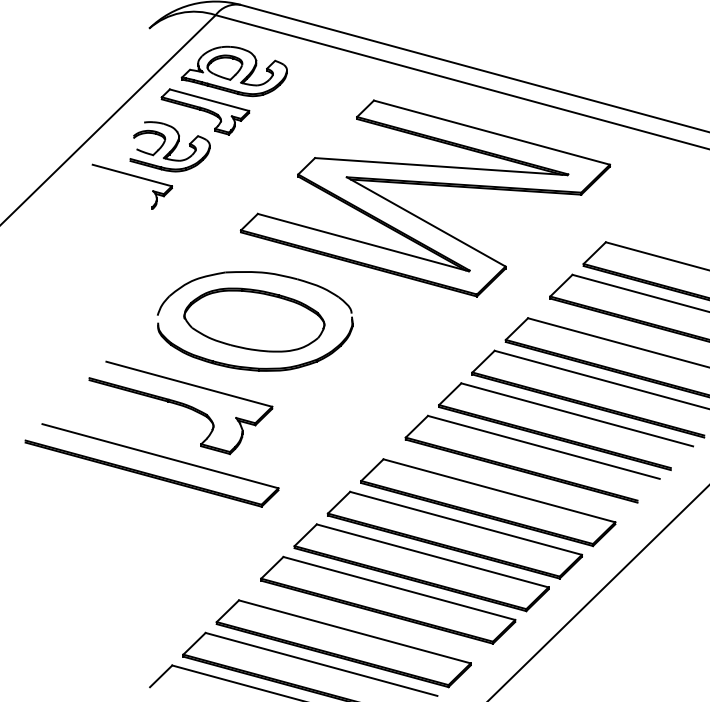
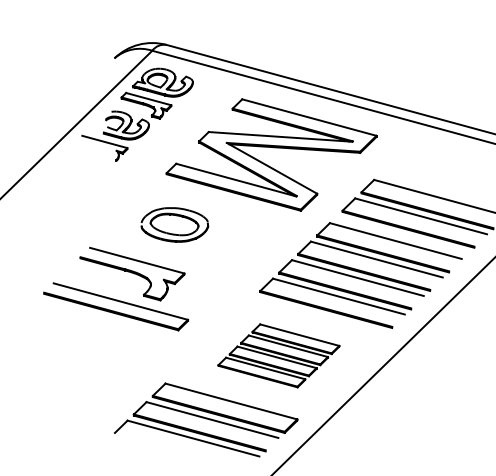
part: (254, 320) -> (174, 224), size x0.6
part: (437, 550) -> (278, 355), size x0.6

